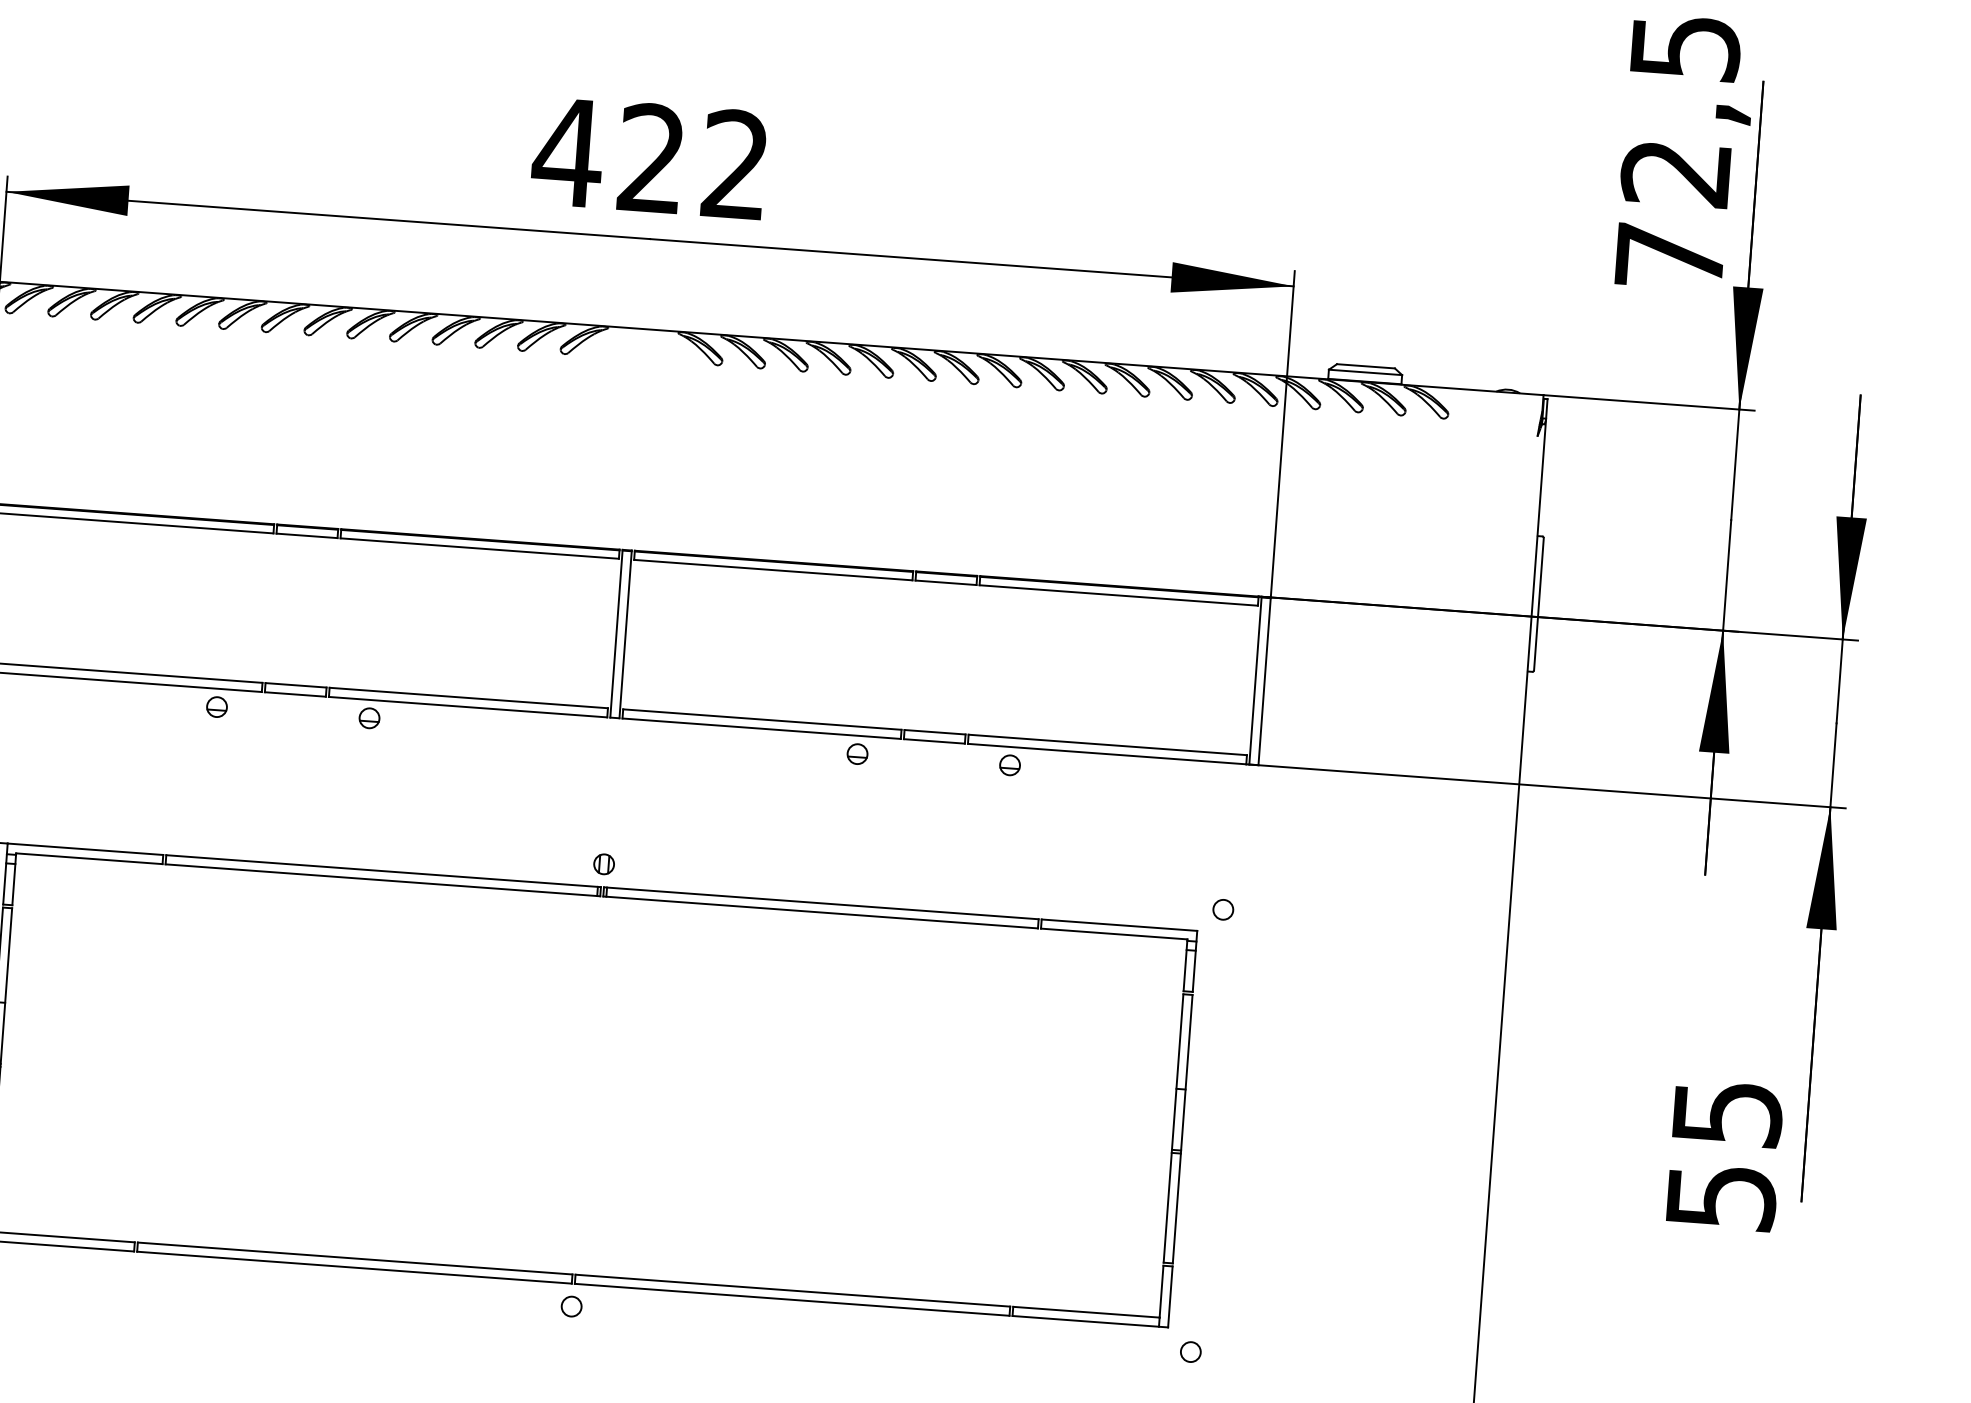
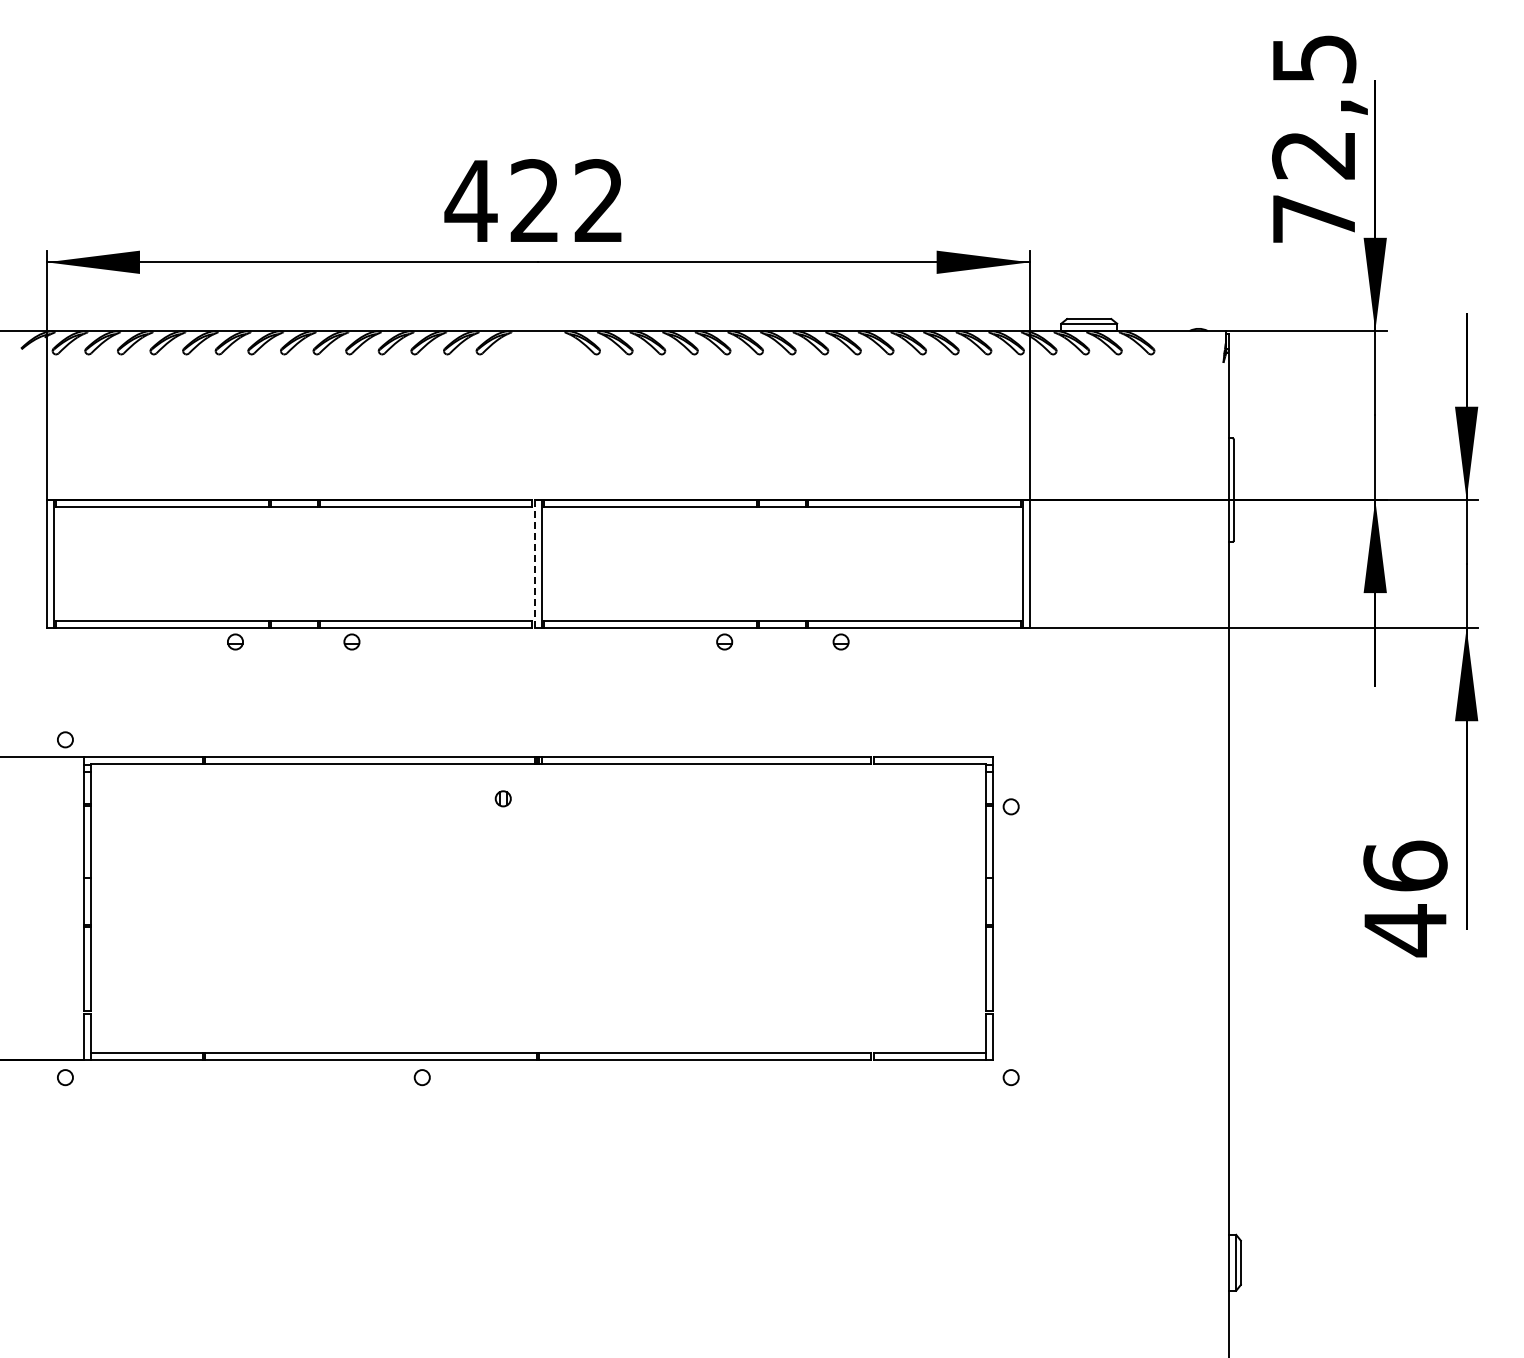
line: (616, 633) -> (534, 563), solid -> dashed
part: (603, 863) -> (502, 798), moved
circle: (1222, 909) -> (1010, 806), moved
text: (1724, 1155) -> (1405, 898), 55 -> 46
circle: (570, 1306) -> (421, 1077), moved

